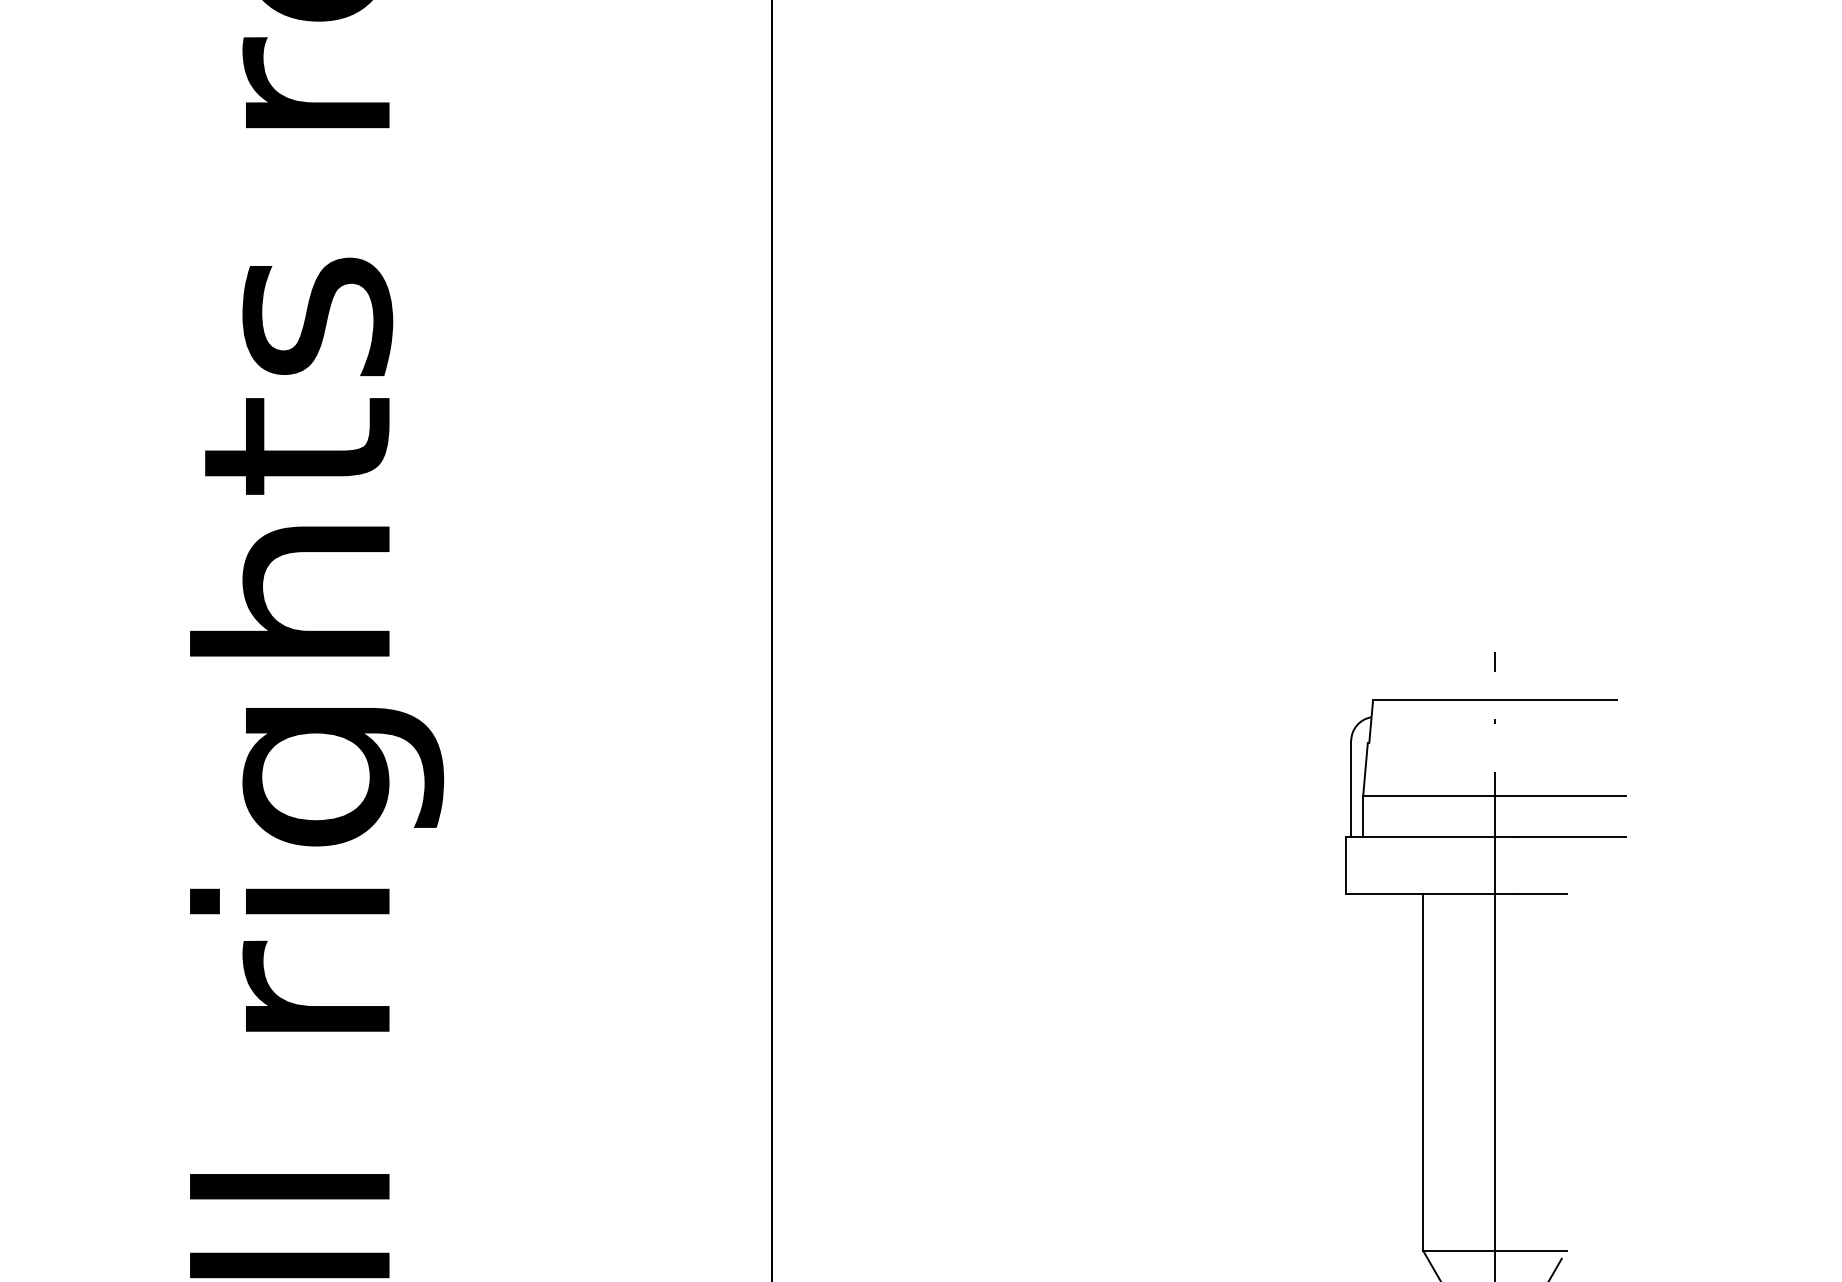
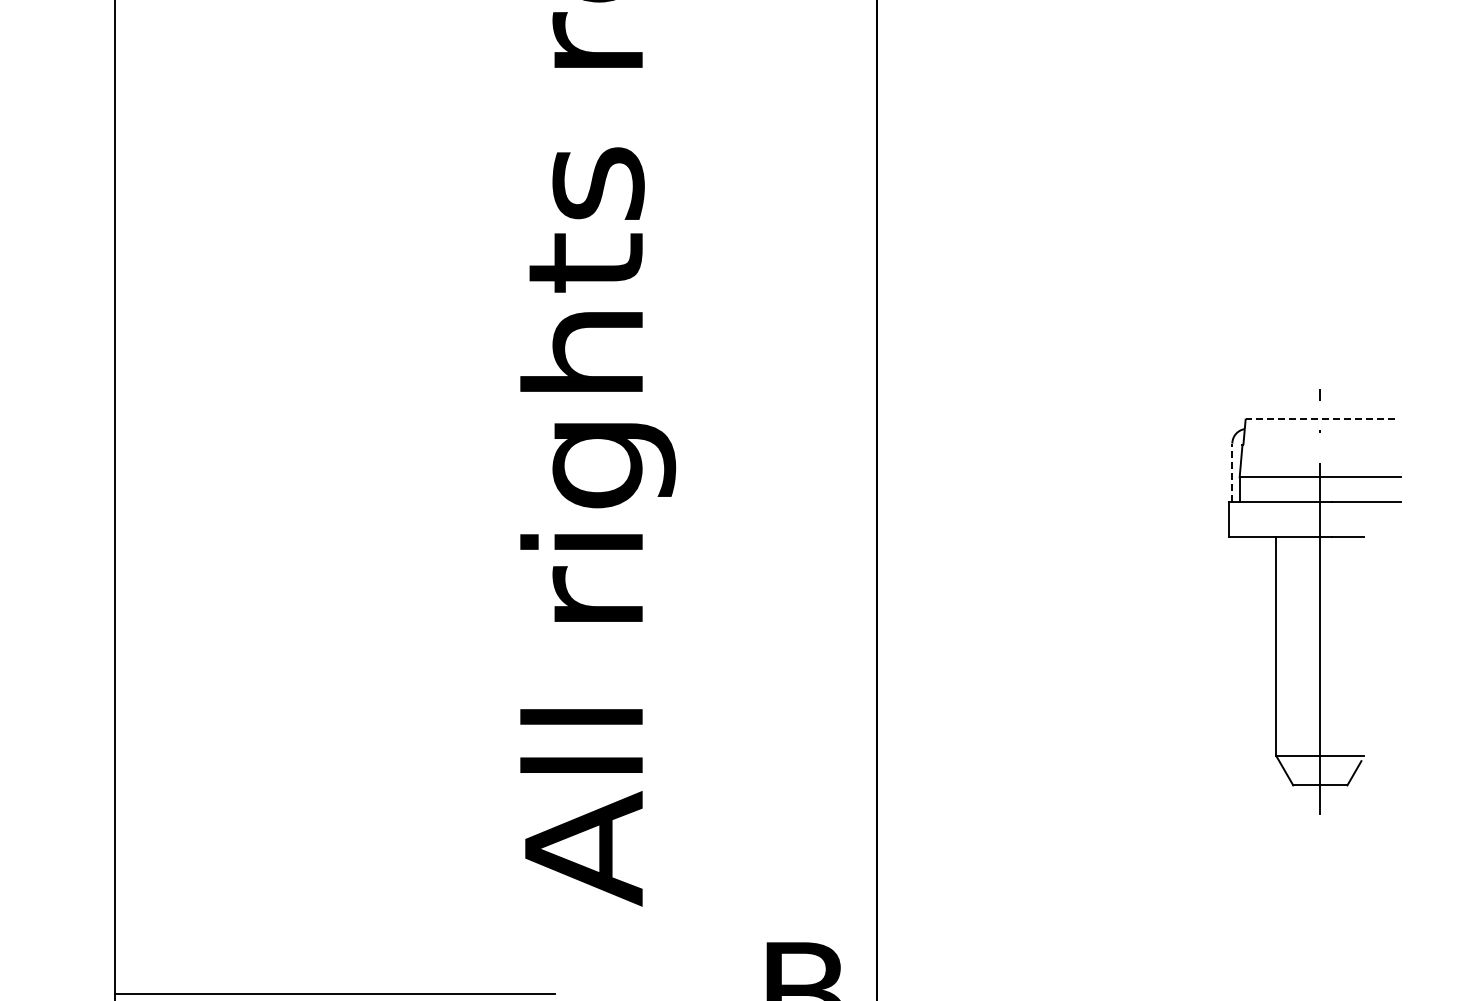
line: (1495, 699) -> (1320, 418), solid -> dashed
line: (1351, 788) -> (1232, 472), solid -> dashed

